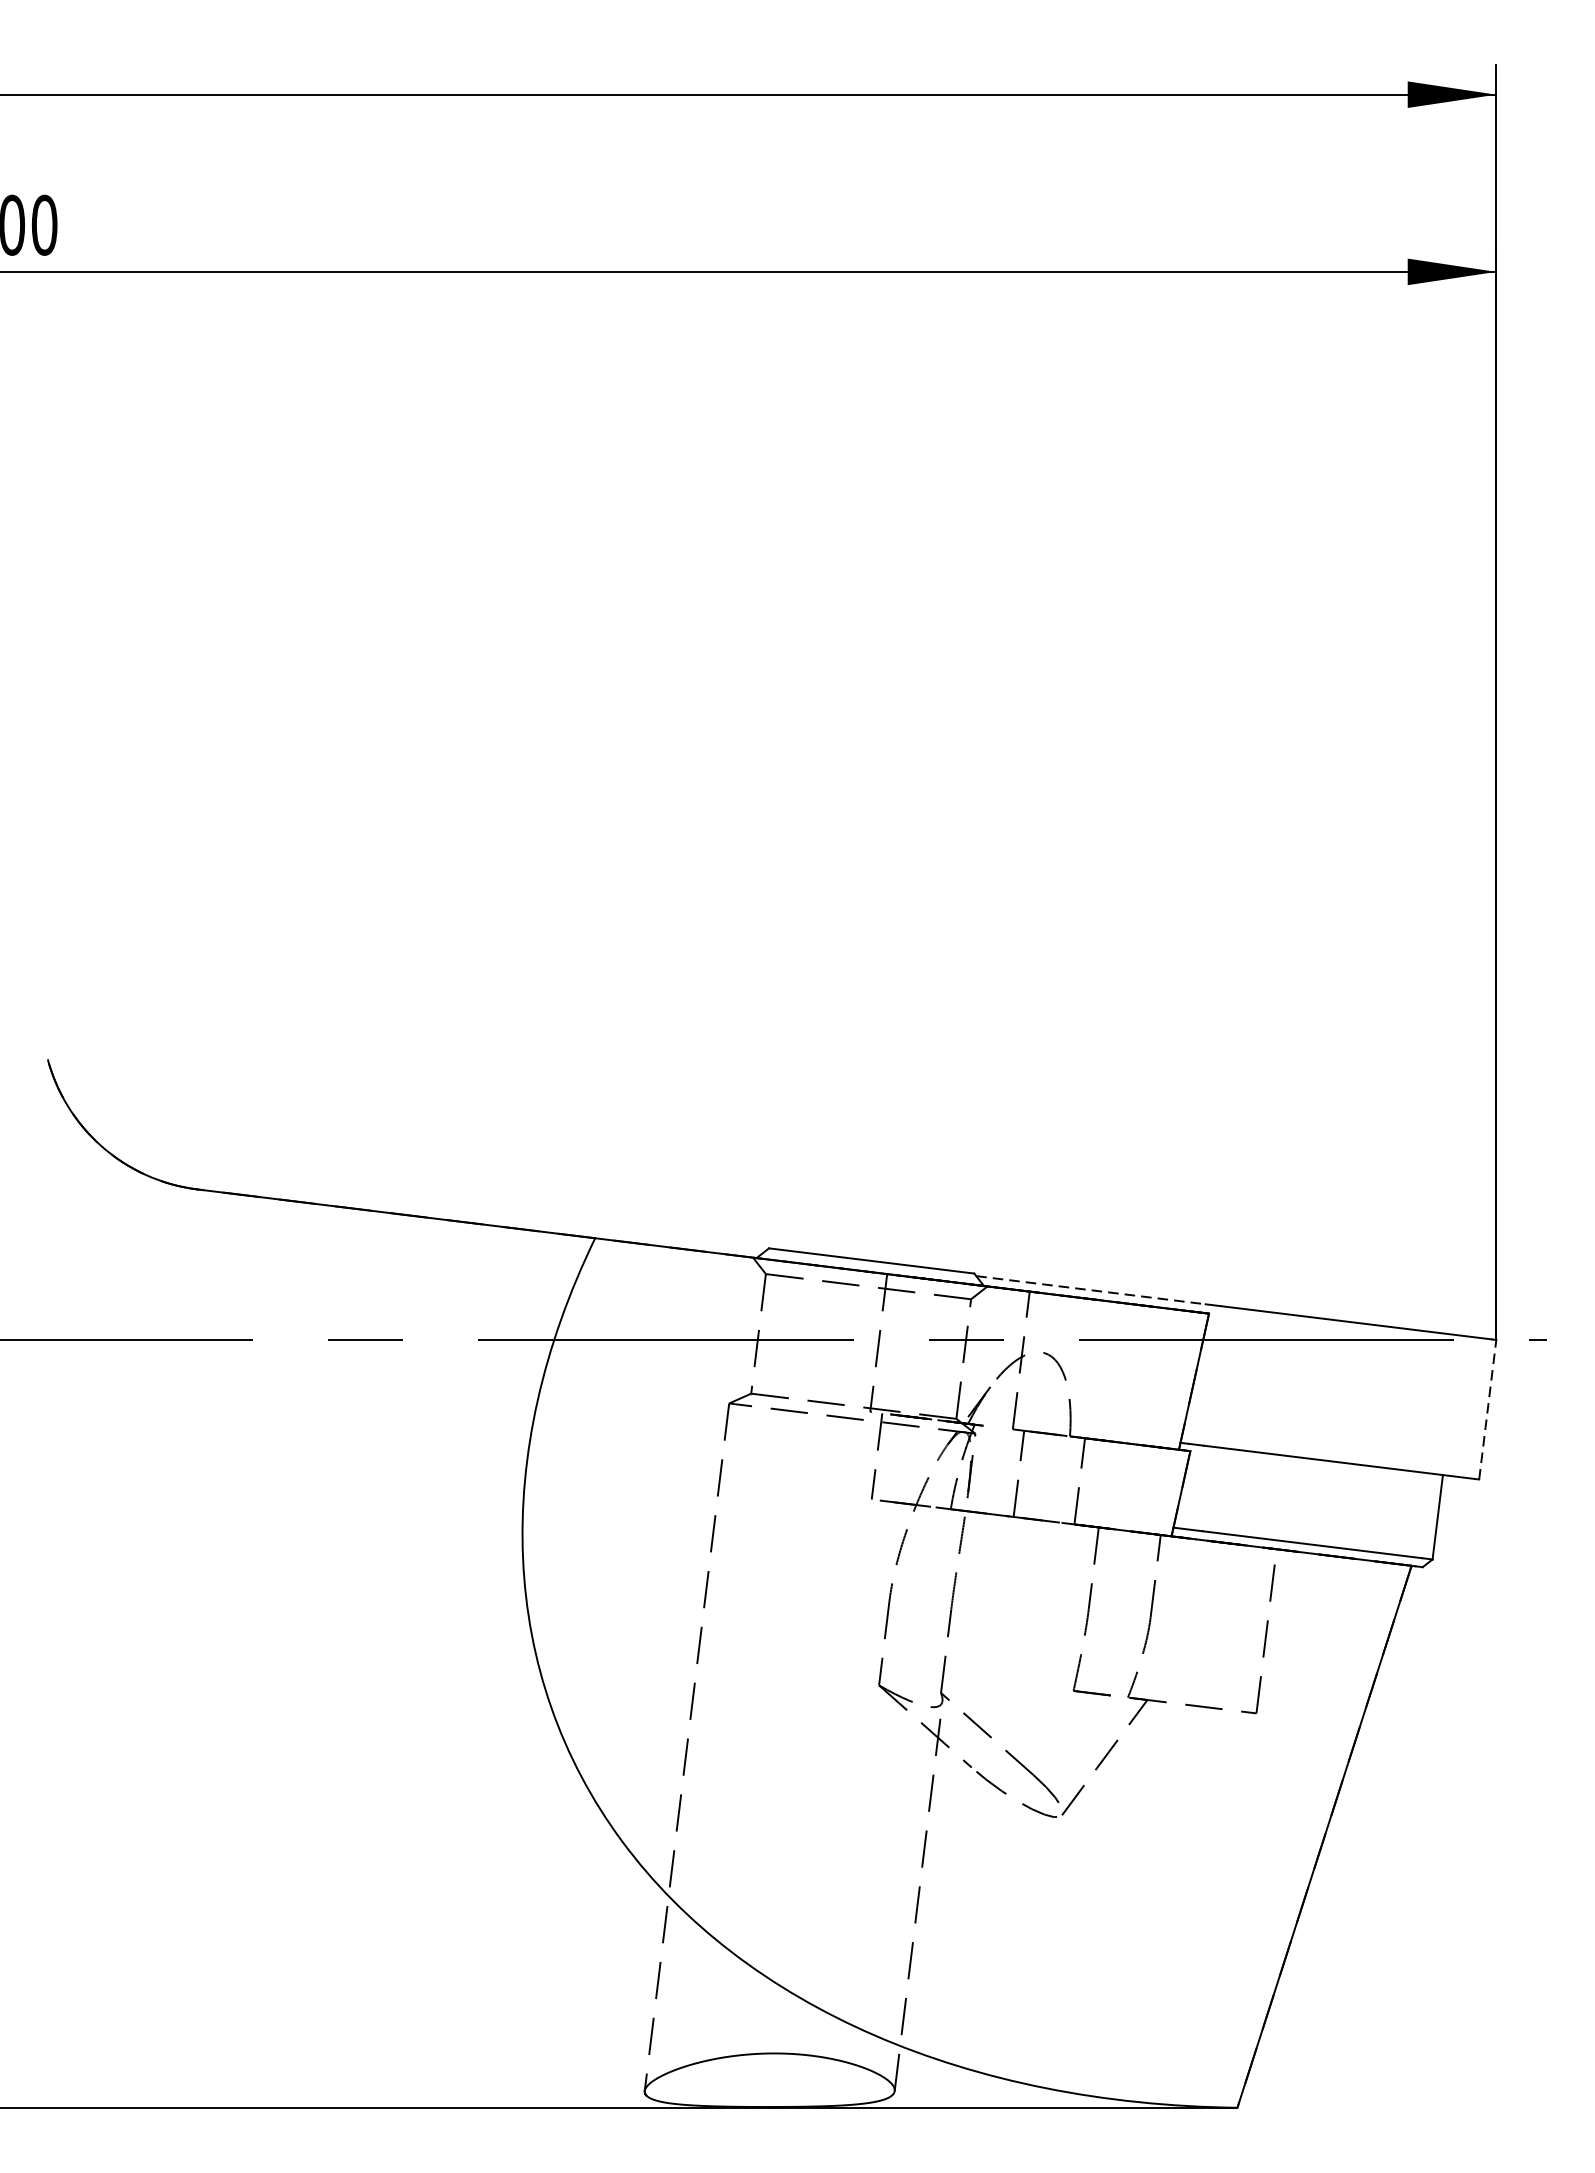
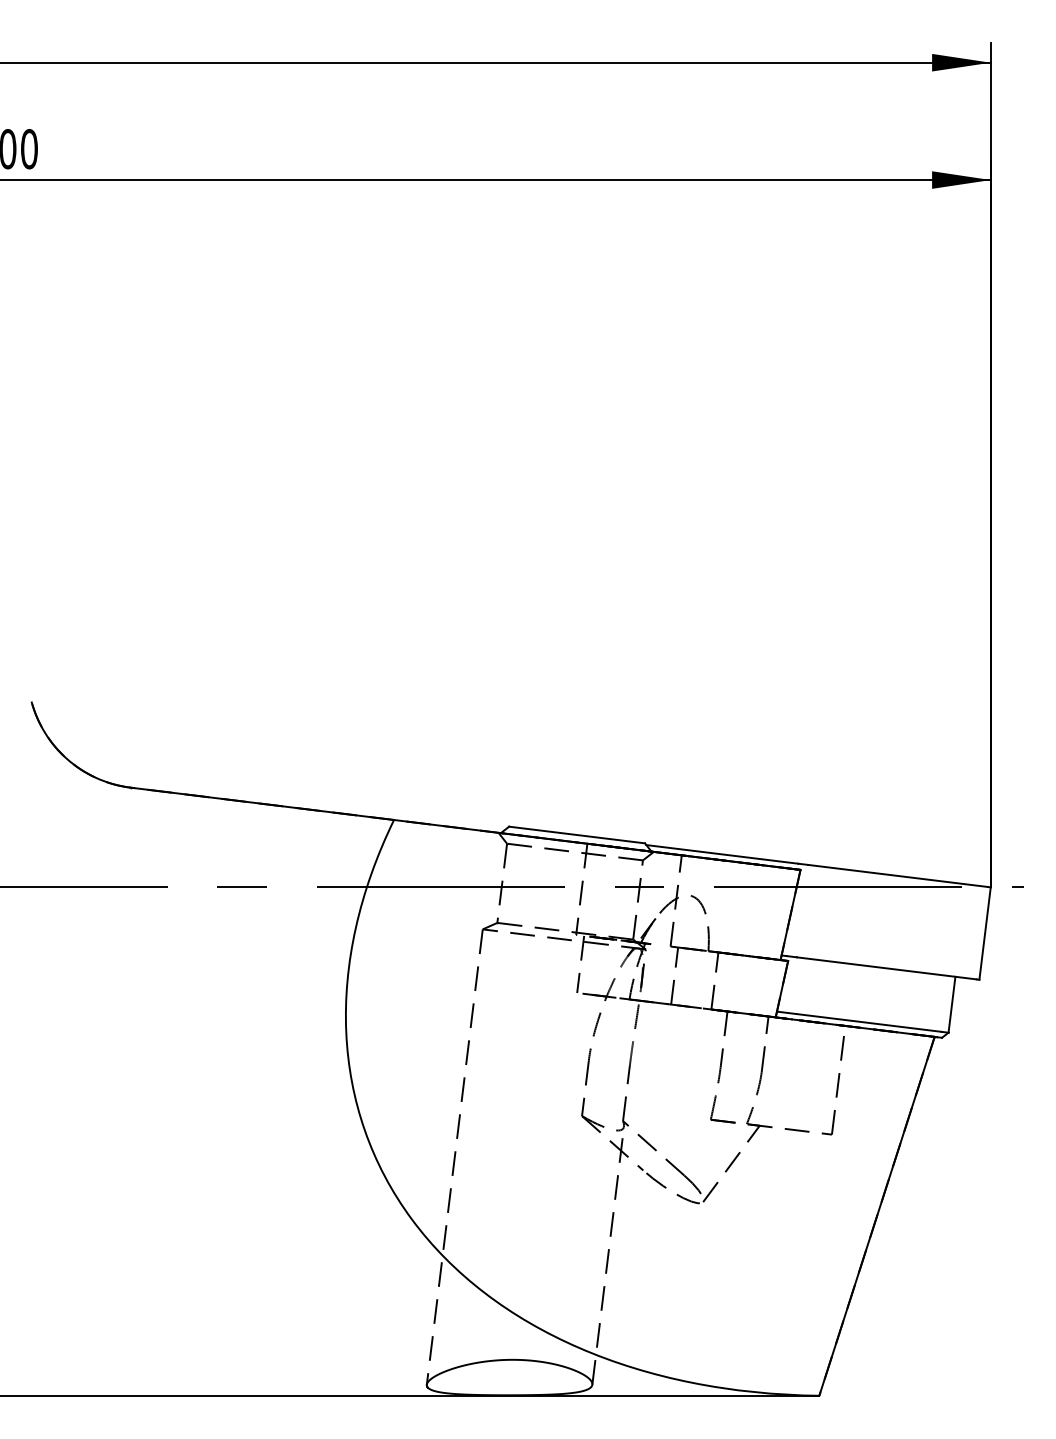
line: (1091, 1290) -> (722, 854), dashed -> solid
line: (1488, 1409) -> (985, 933), dashed -> solid

